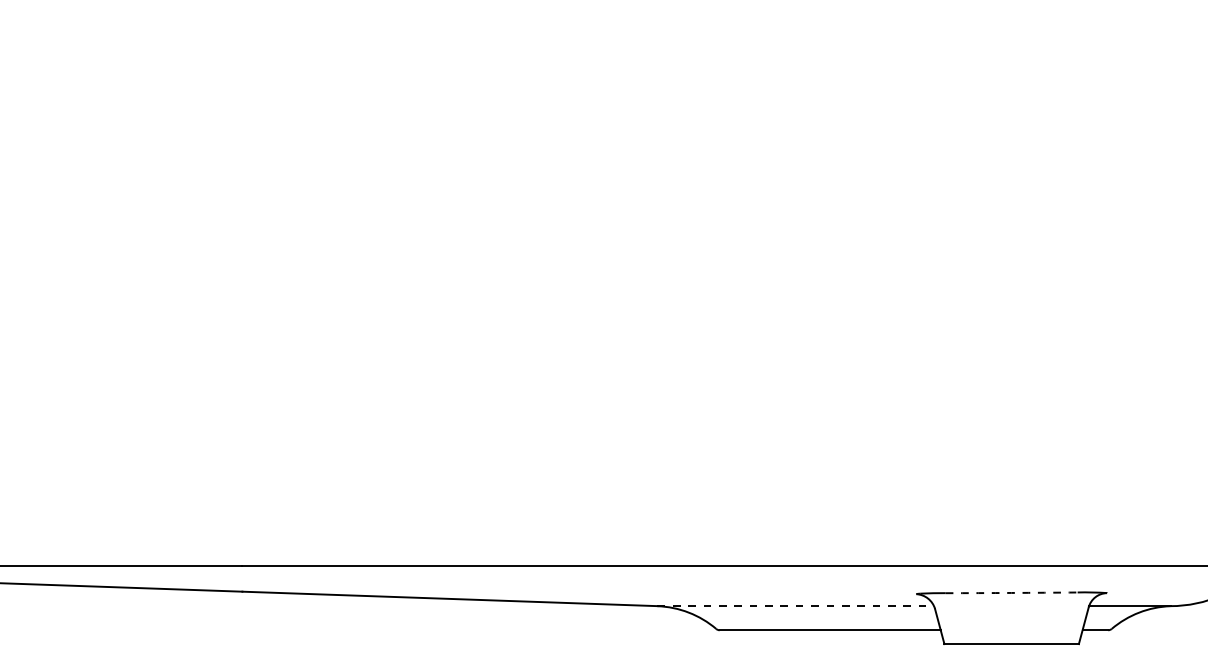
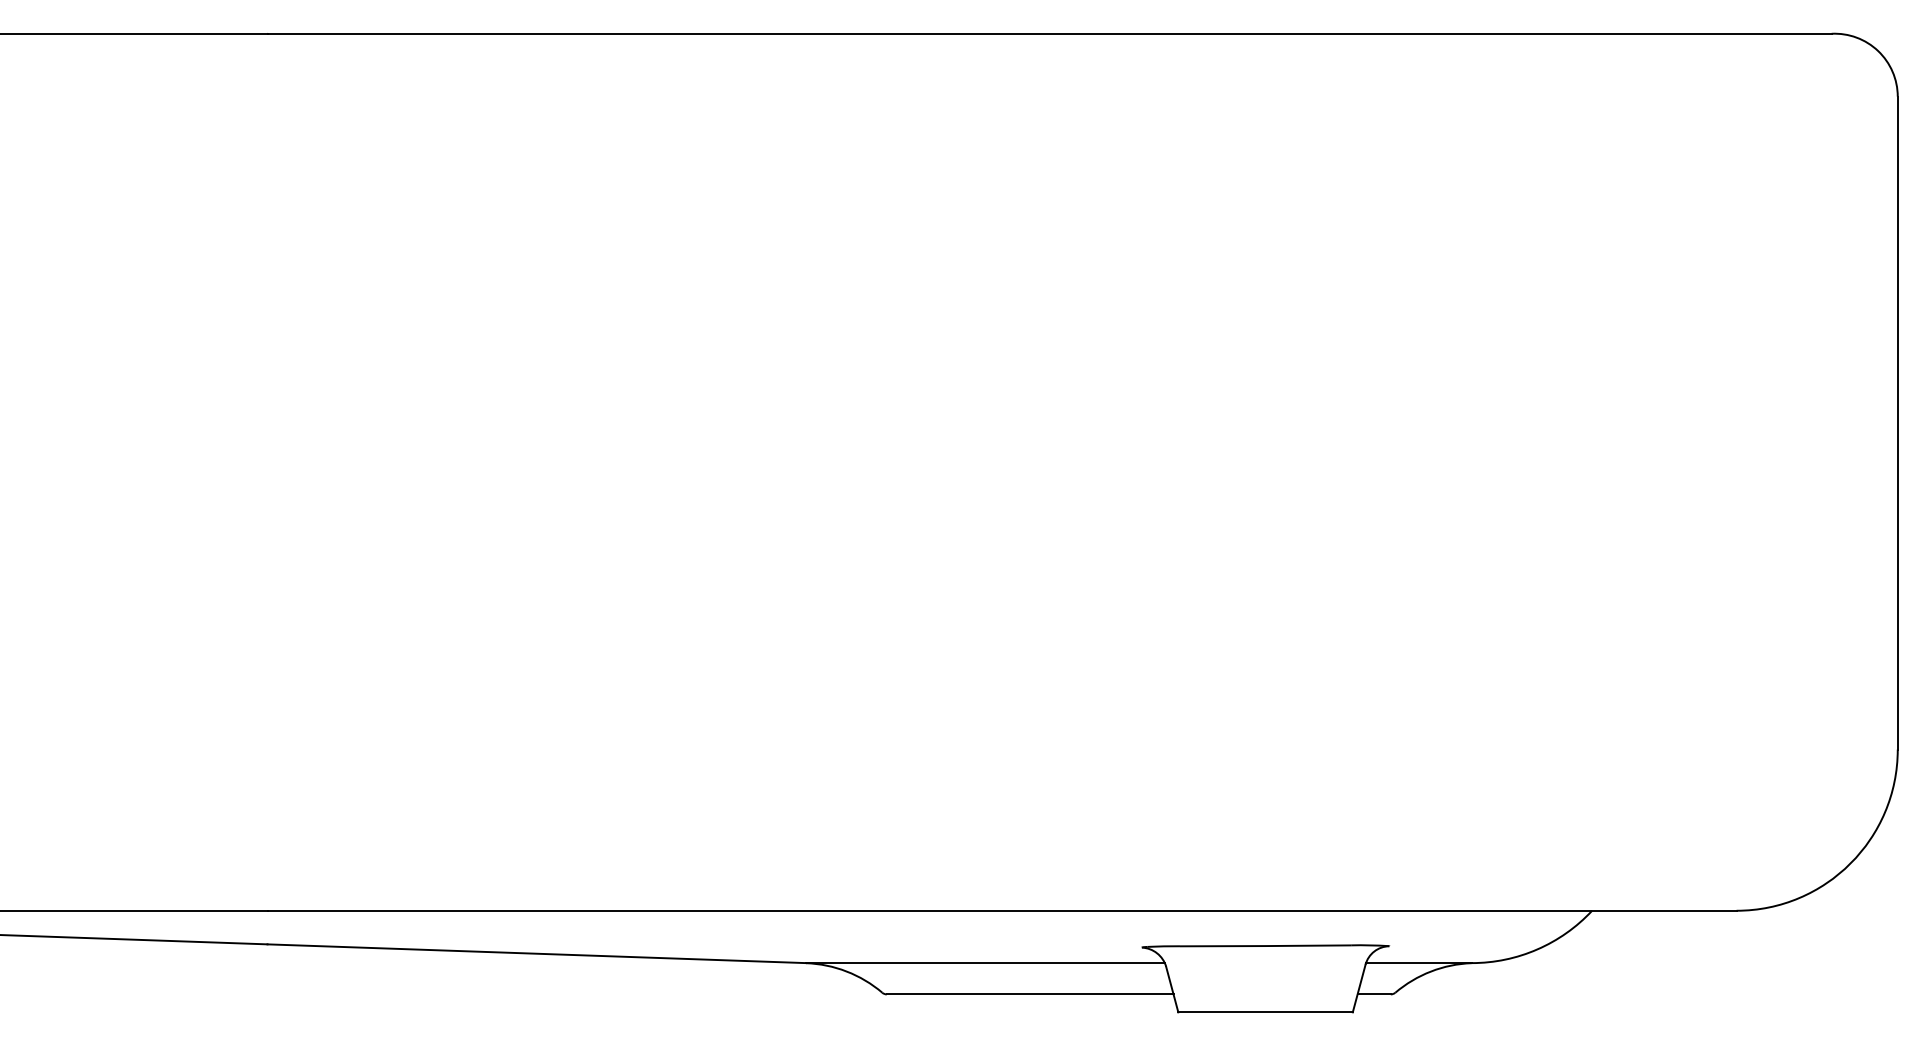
arc: (1011, 593) -> (1265, 946), dashed -> solid
line: (795, 606) -> (985, 963), dashed -> solid

